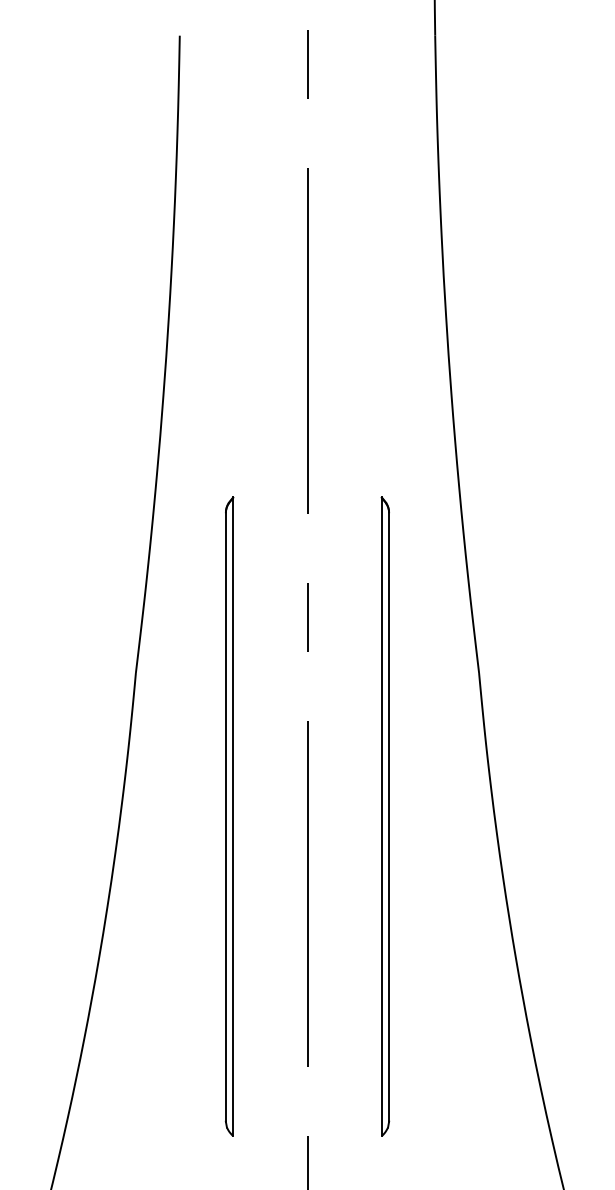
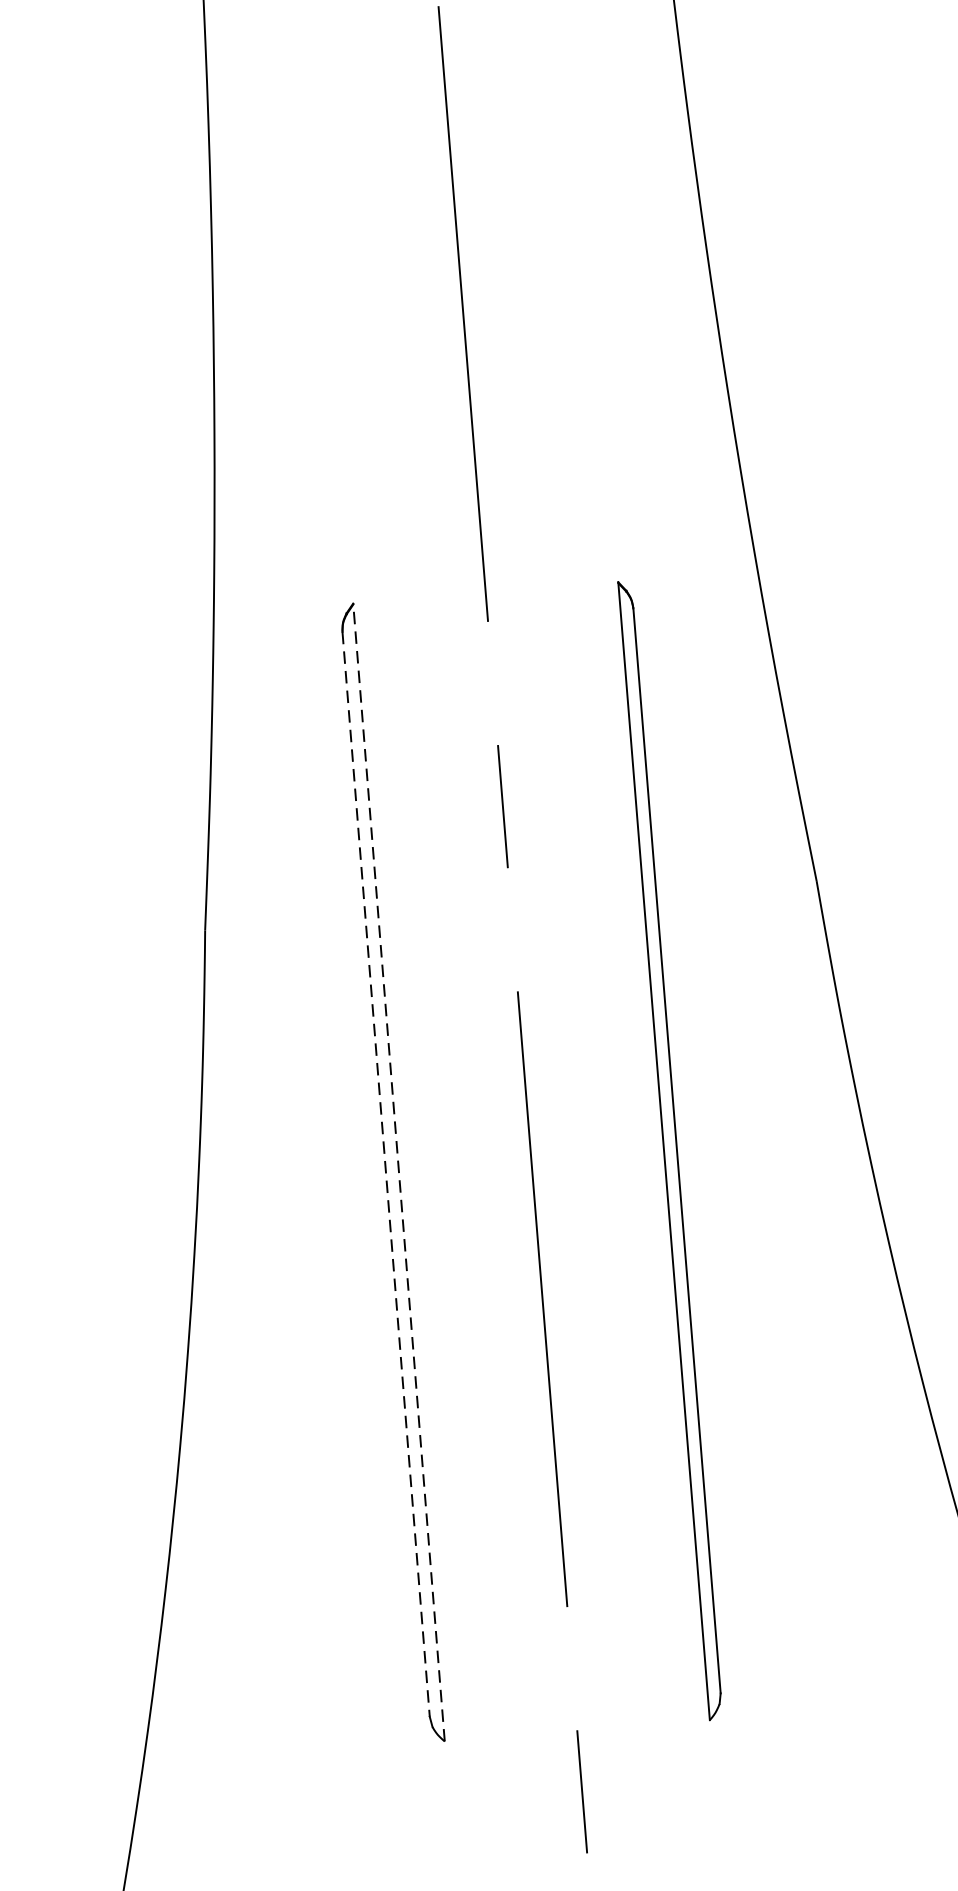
line: (233, 816) -> (399, 1171), solid -> dashed
line: (225, 817) -> (385, 1174), solid -> dashed

